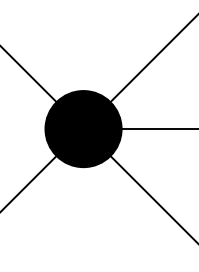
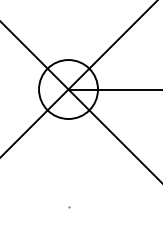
fill: (83, 129) -> (68, 89), removed

